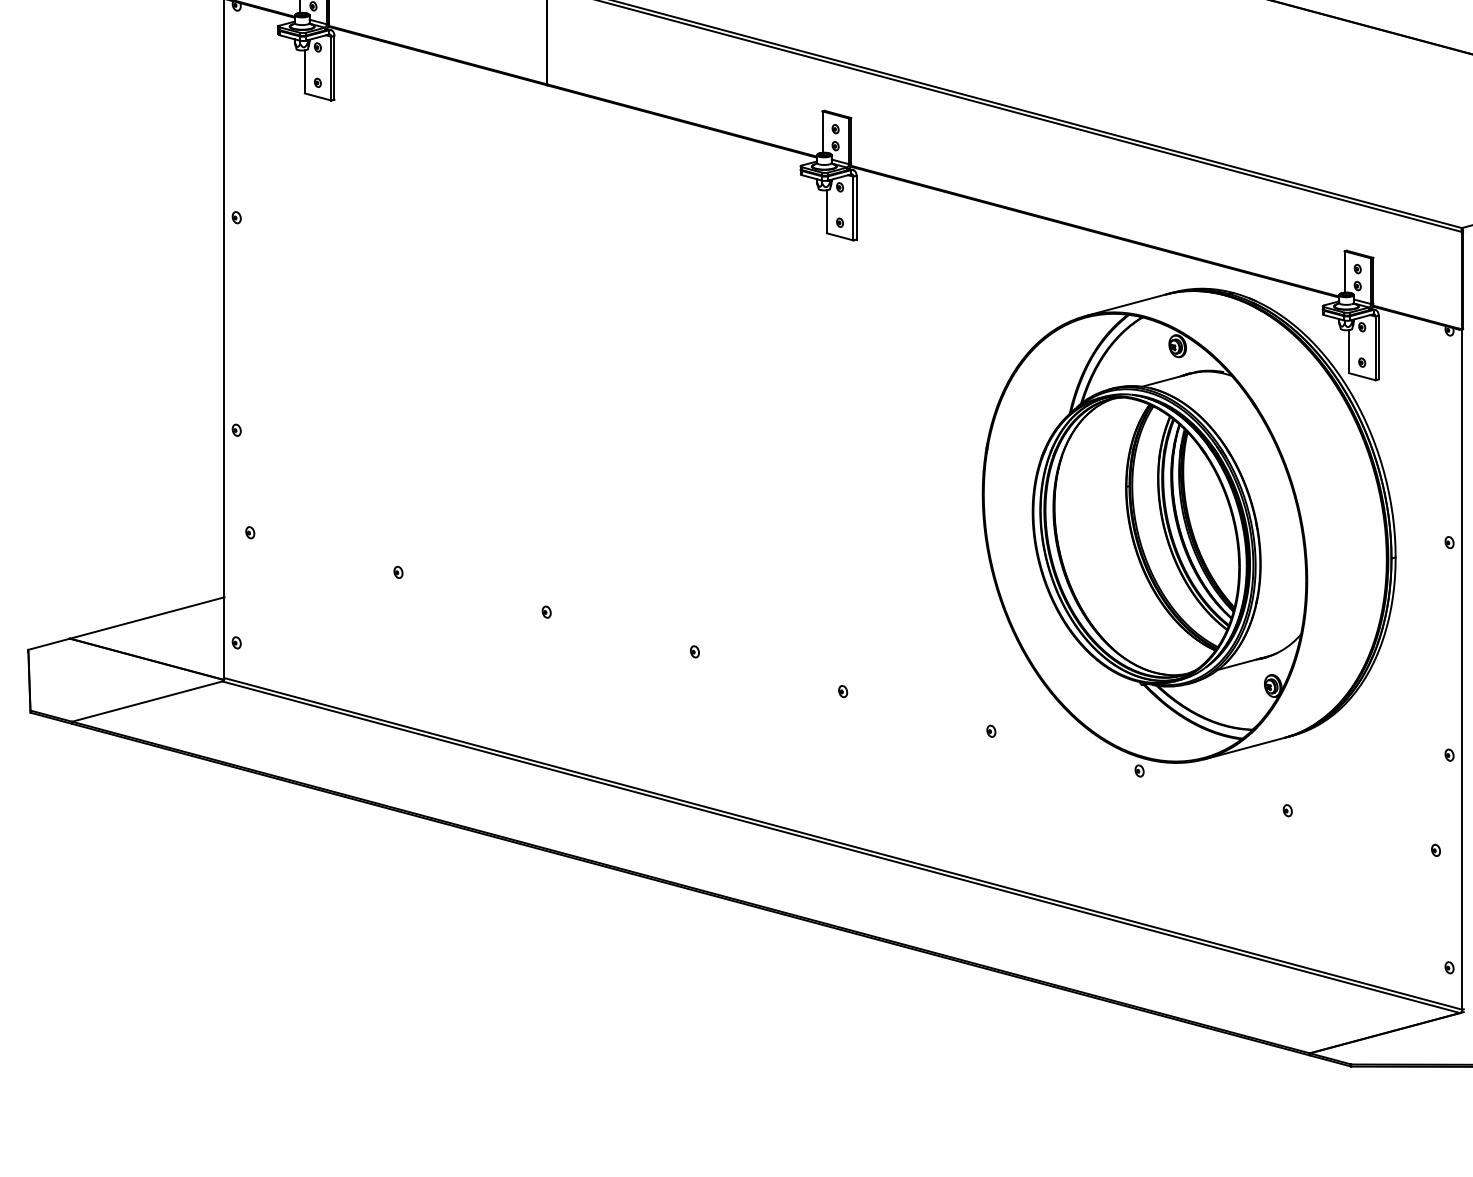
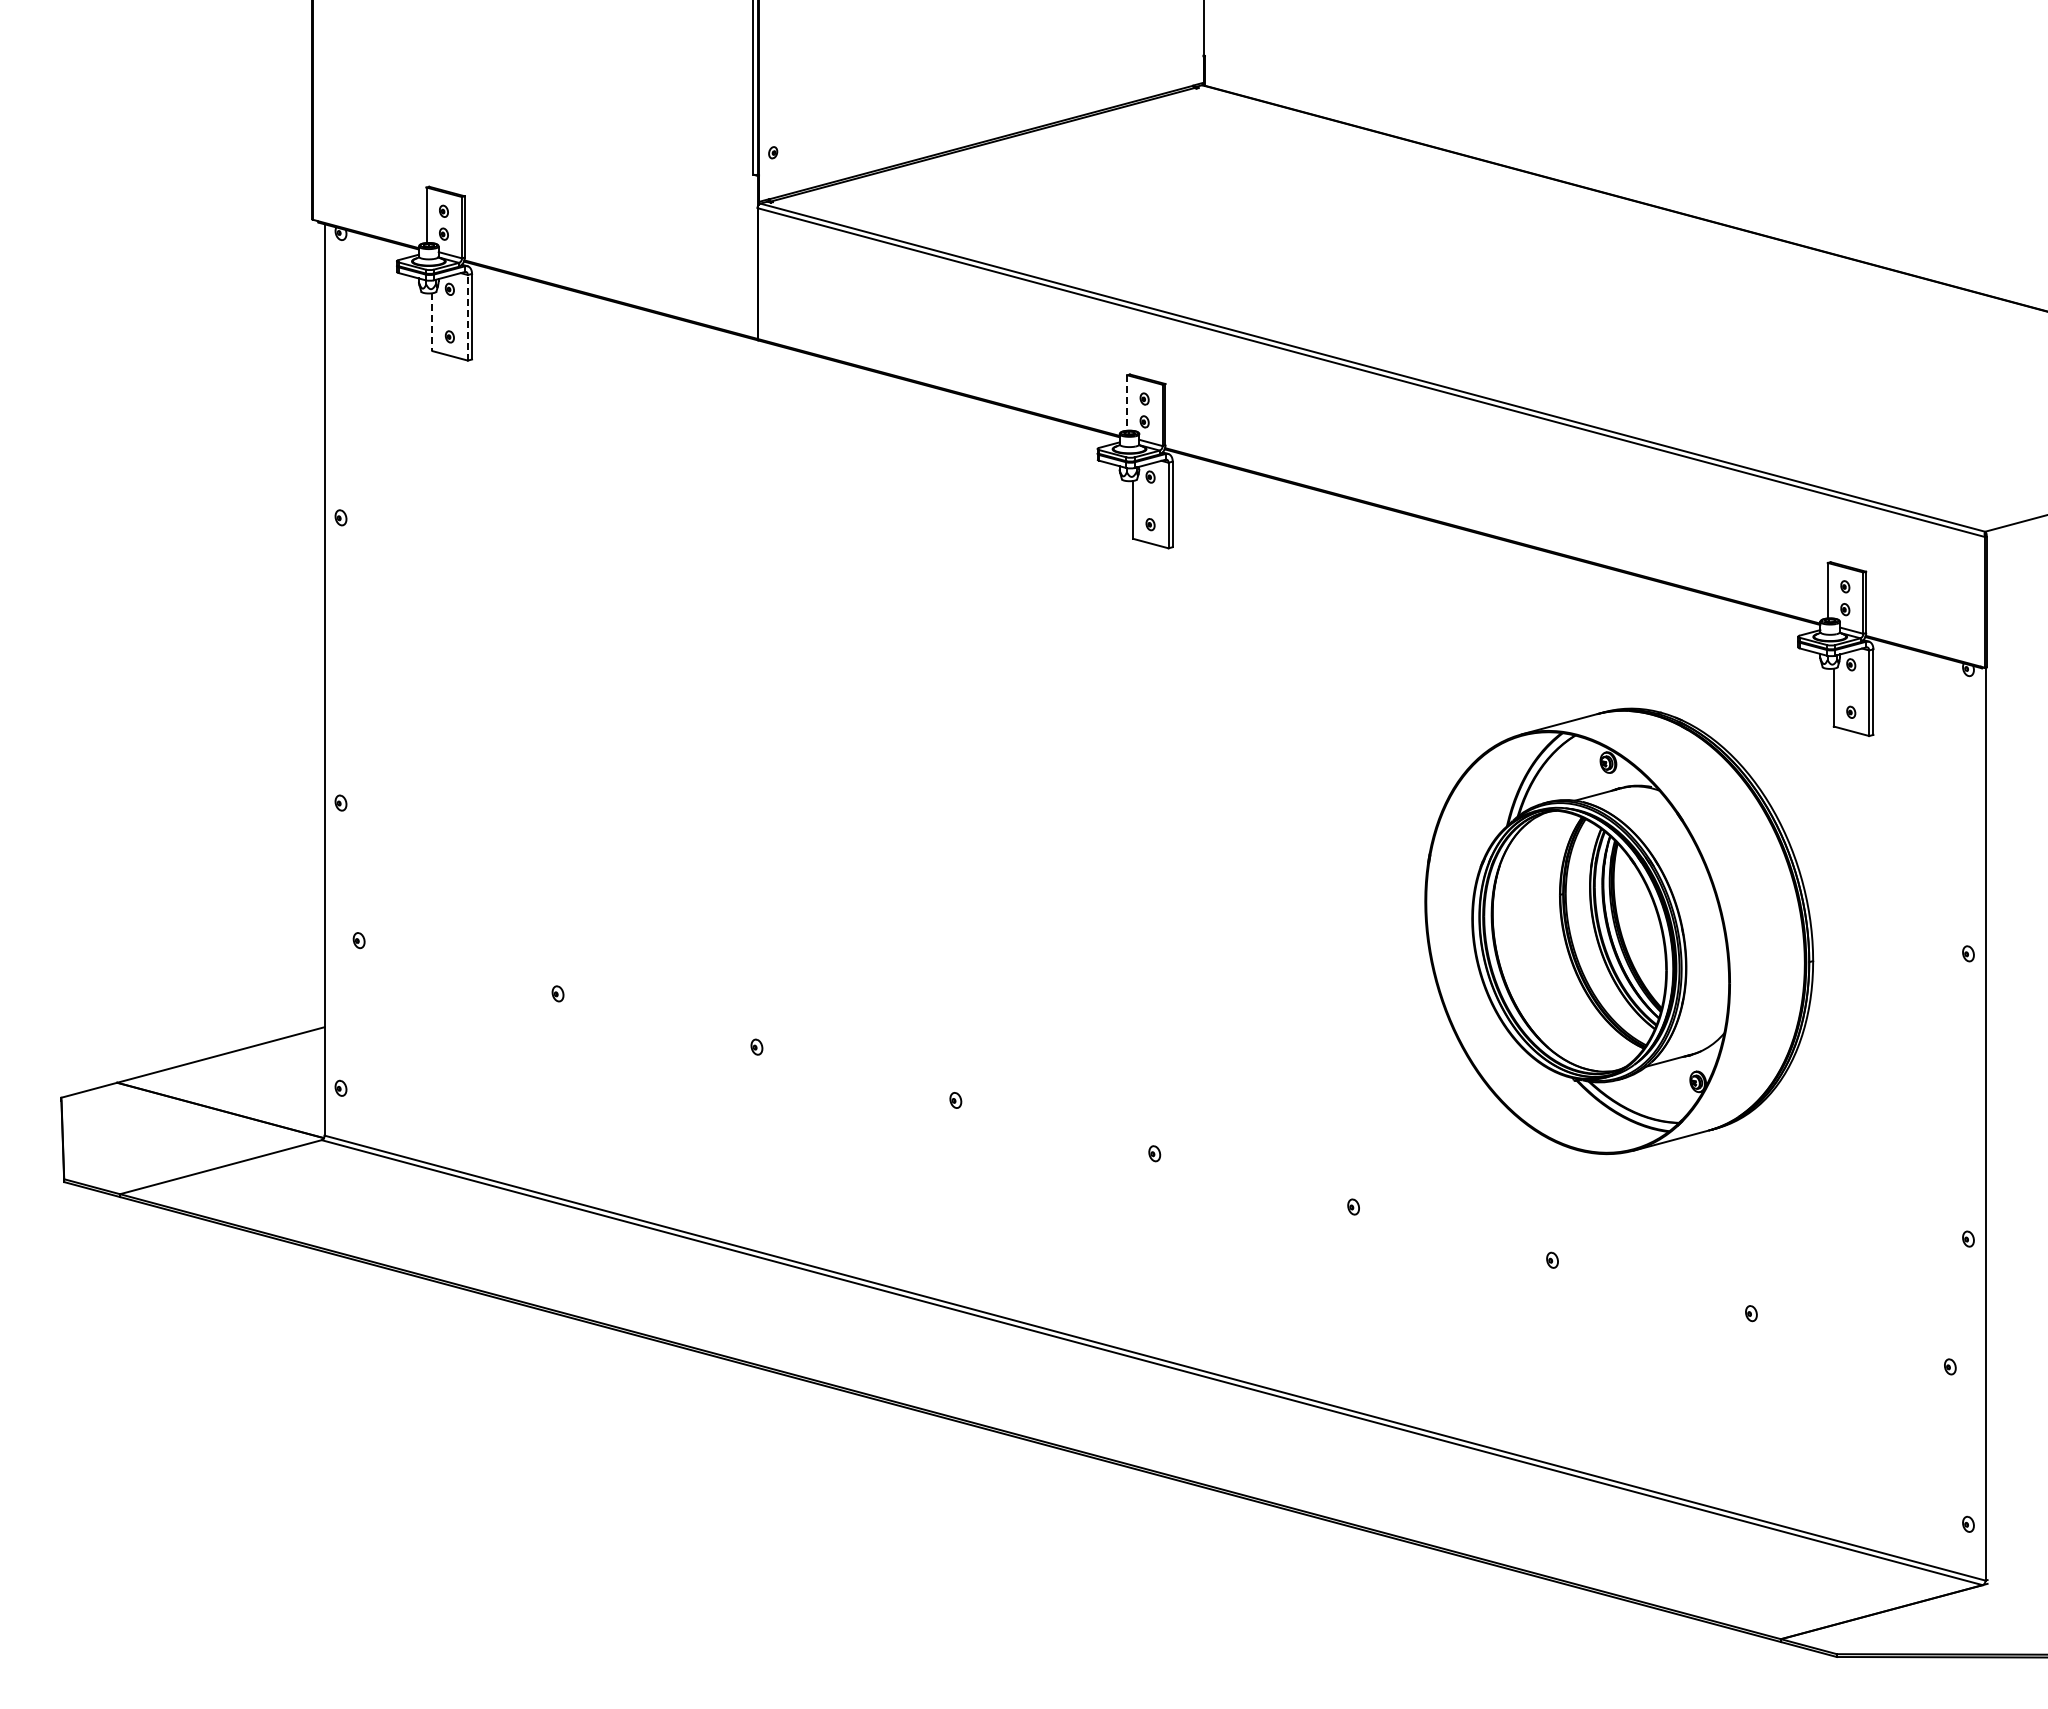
line: (331, 68) -> (467, 317), solid -> dashed
line: (304, 72) -> (432, 322), solid -> dashed
line: (822, 132) -> (1127, 403), solid -> dashed
part: (1189, 525) -> (1619, 931), size x0.7

